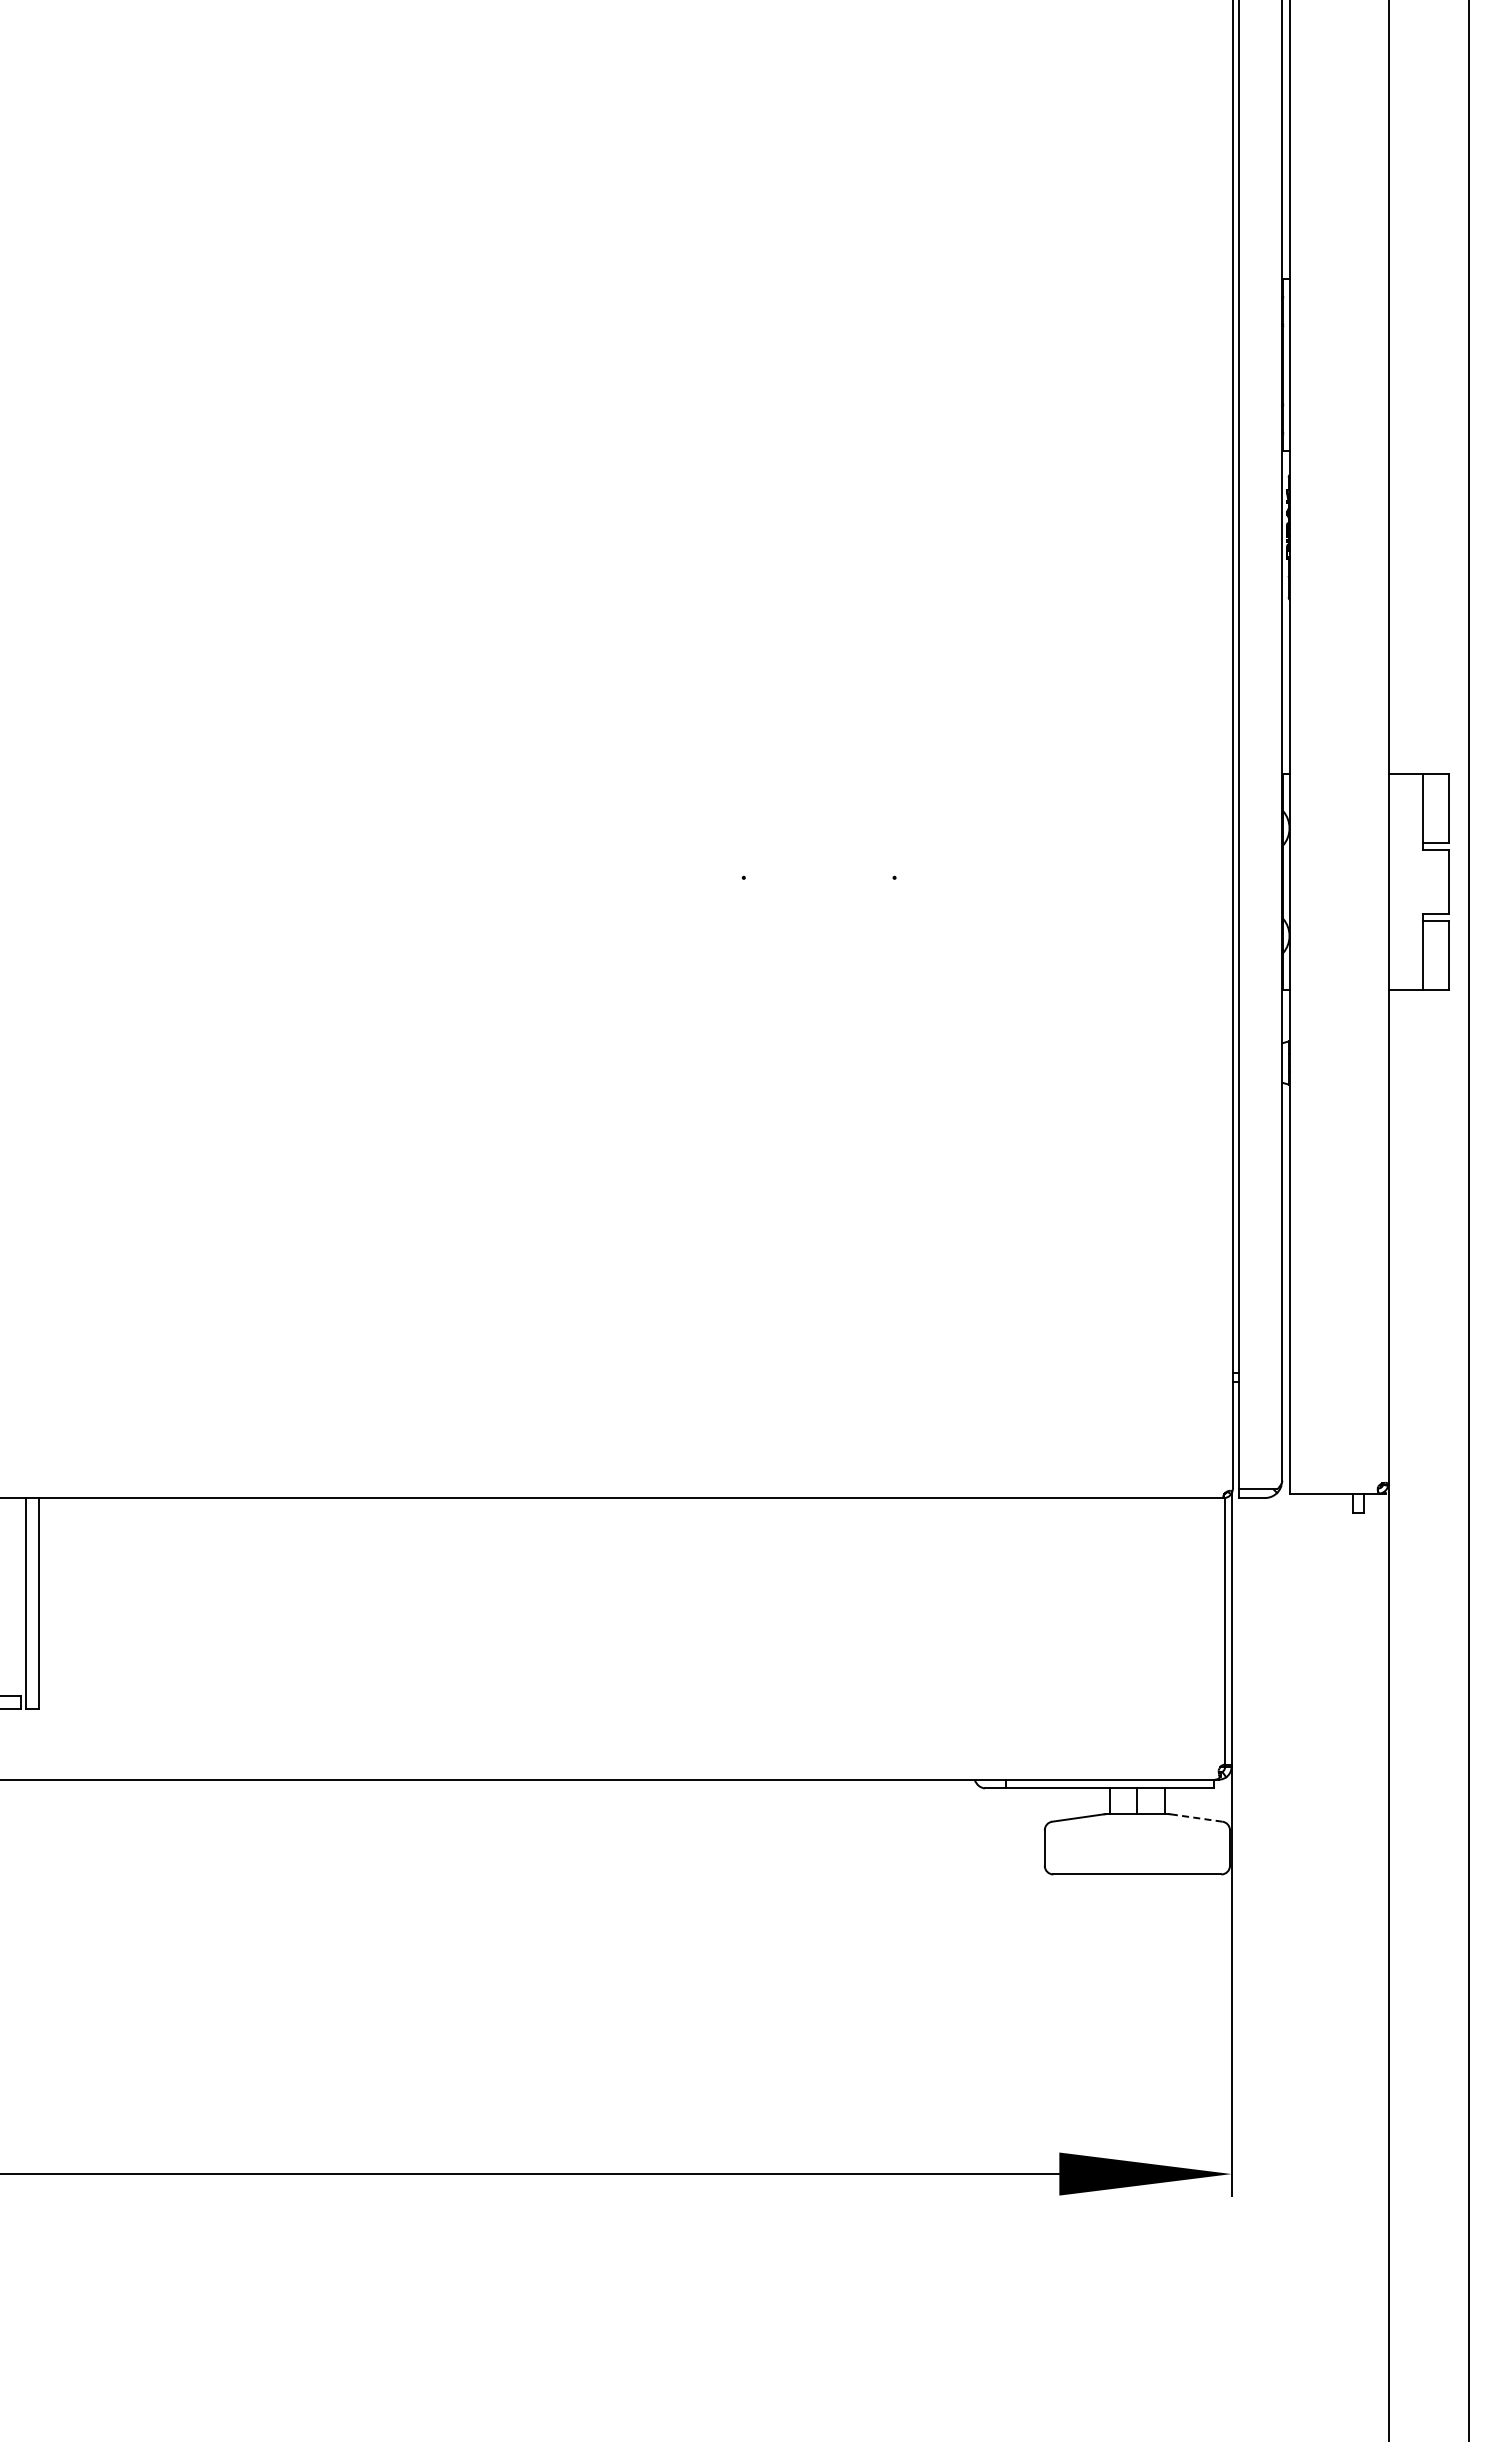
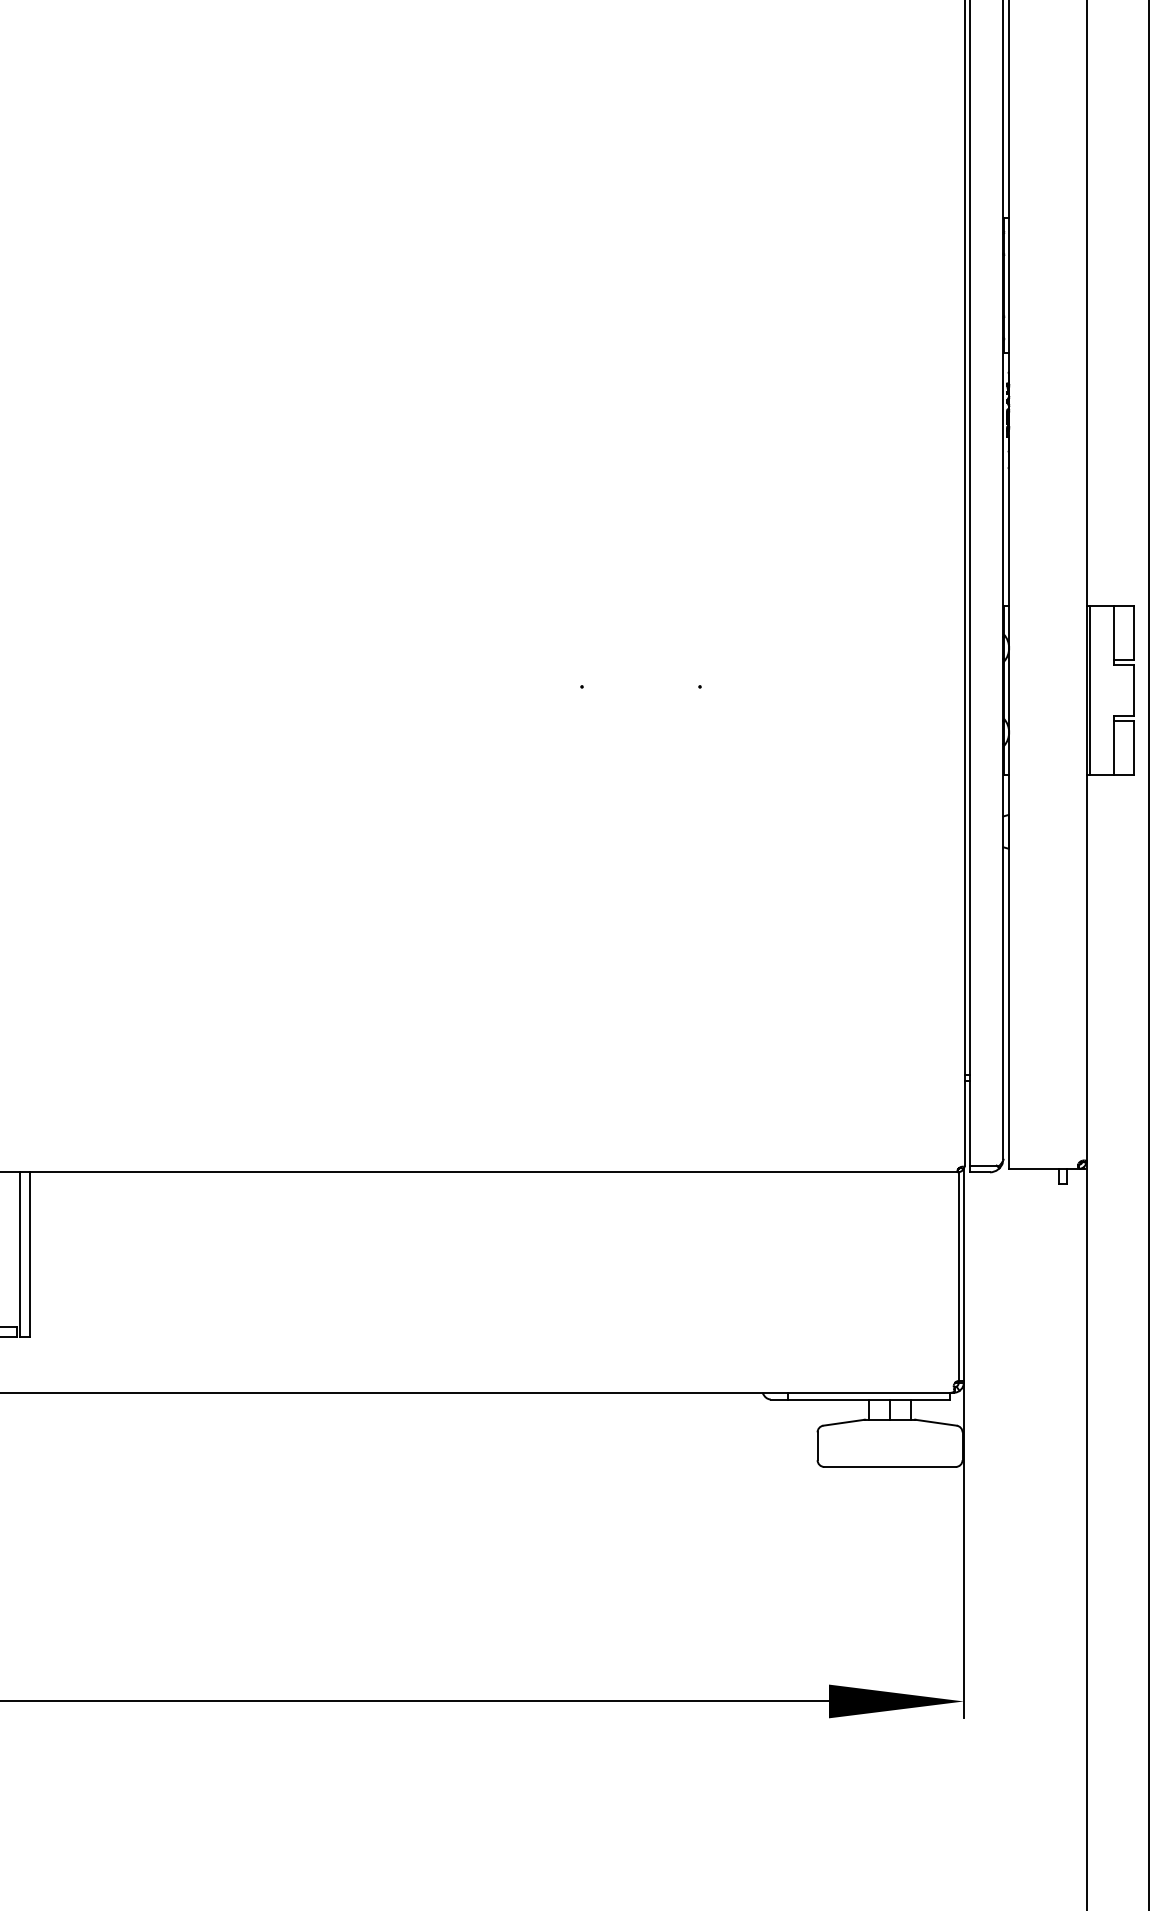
line: (1392, 881) -> (1089, 689), added
line: (1195, 1817) -> (935, 1422), dashed -> solid

